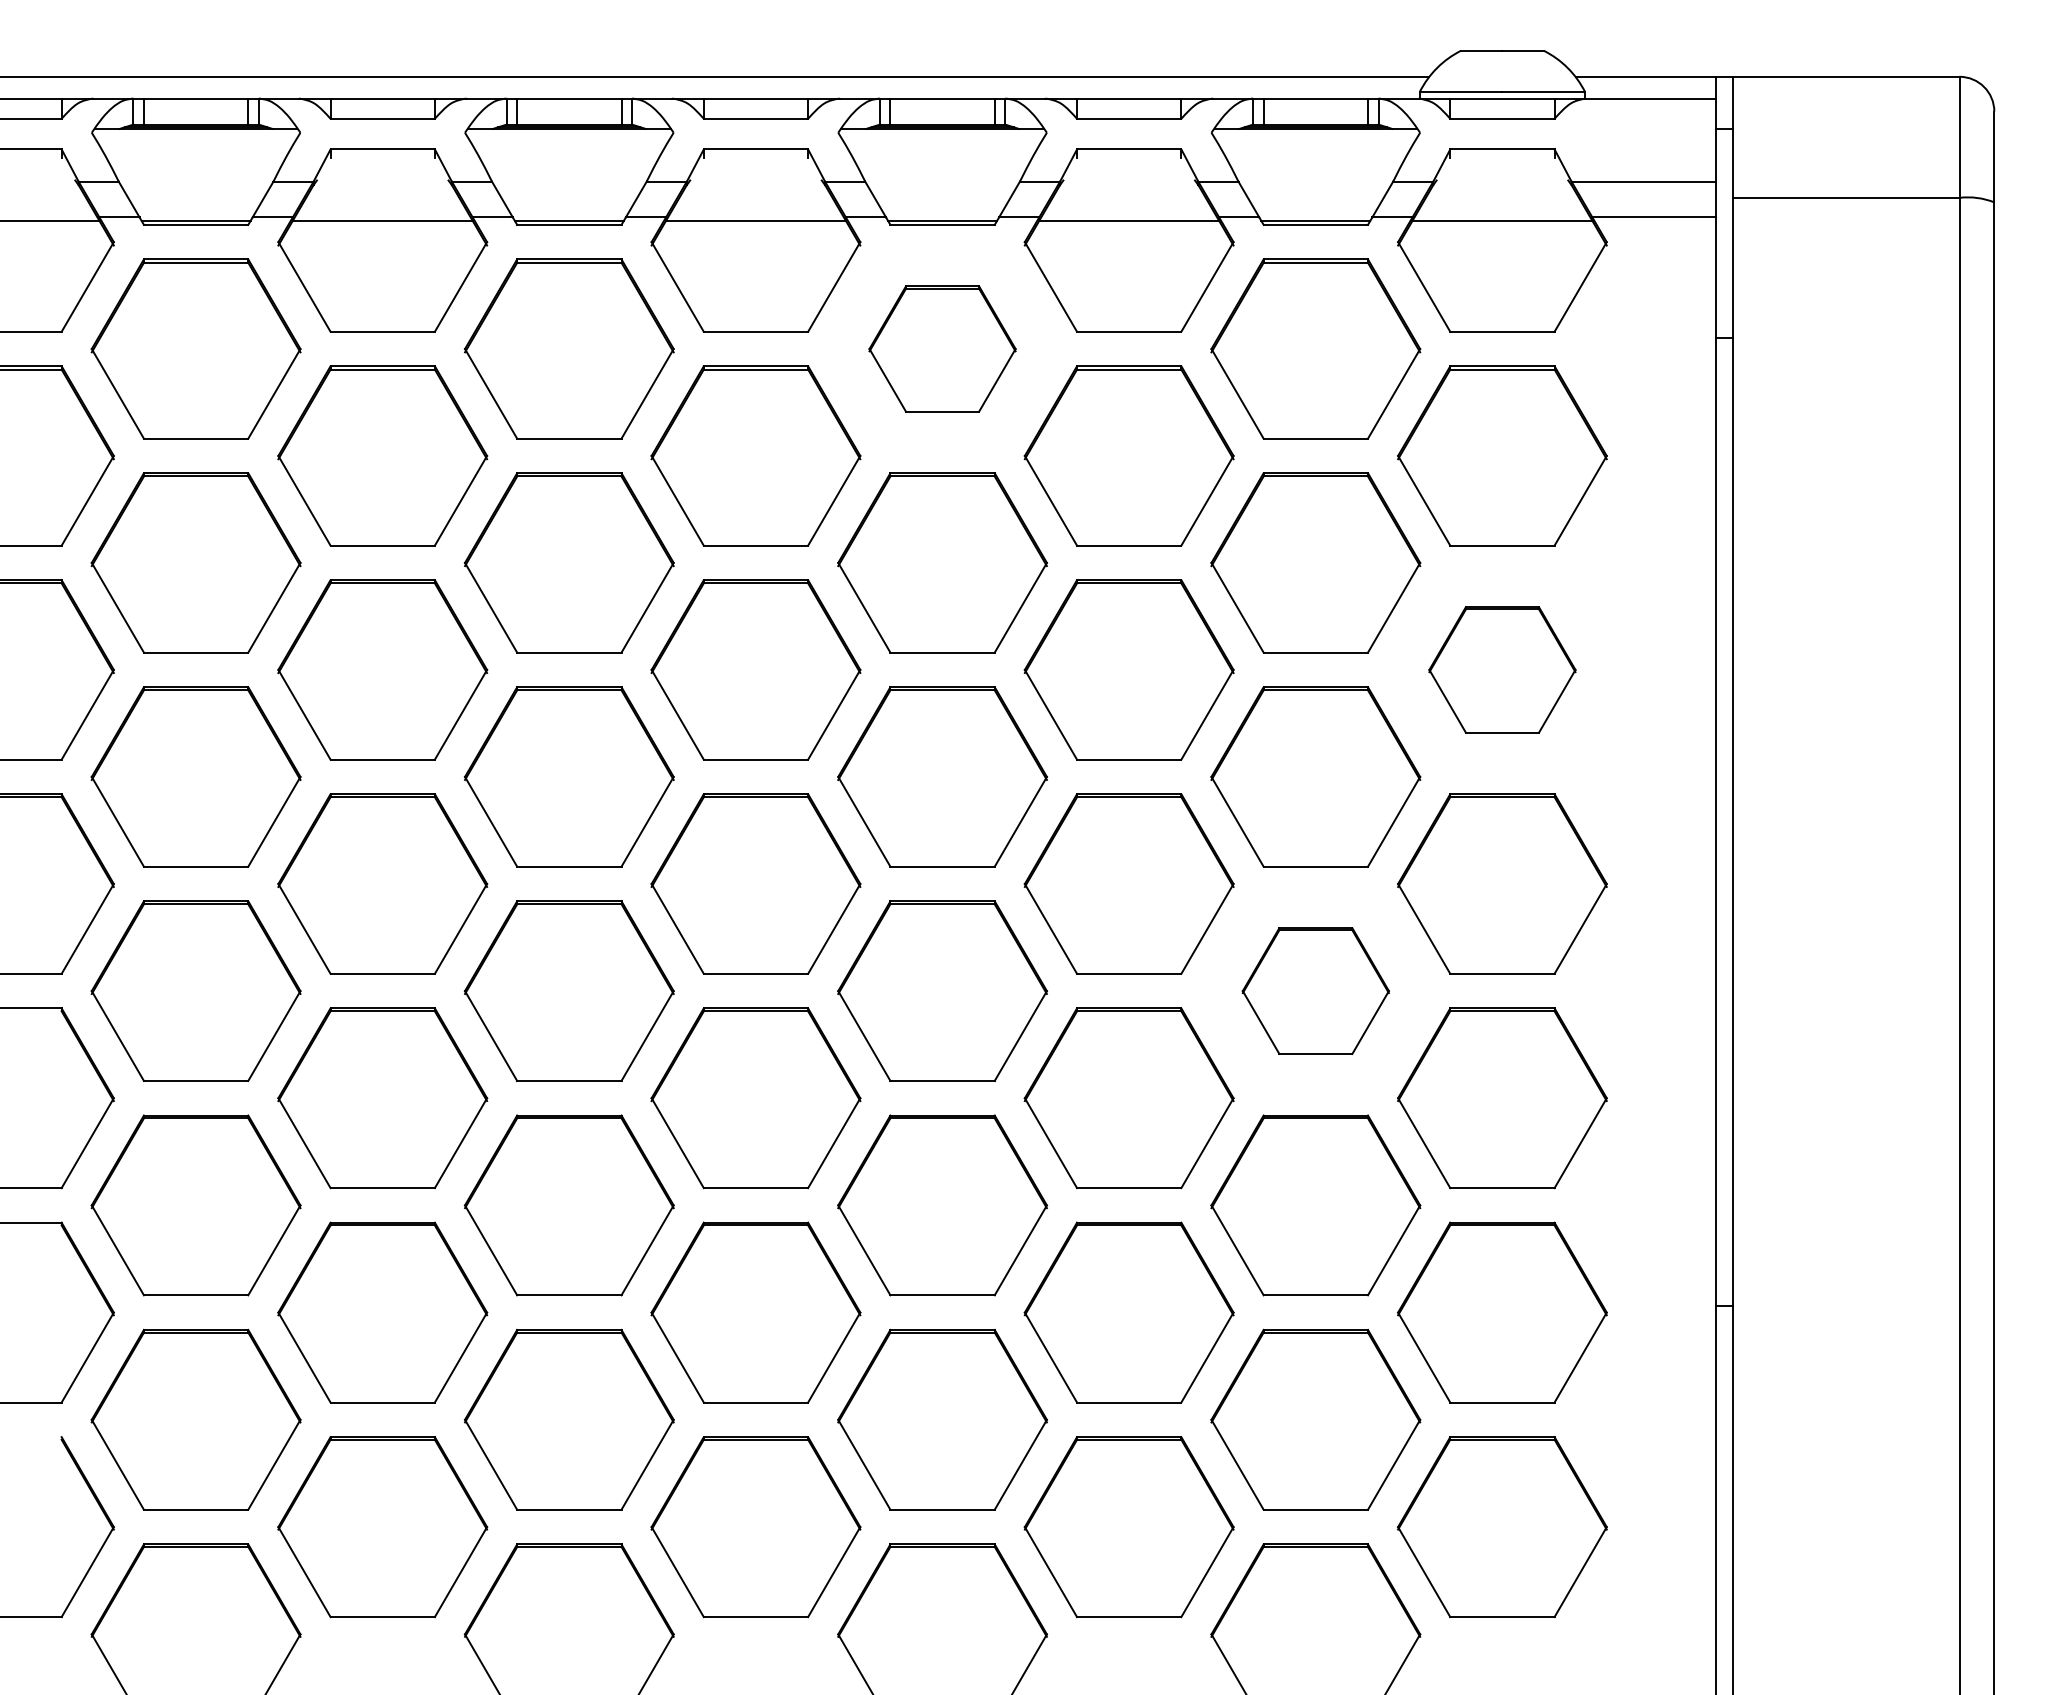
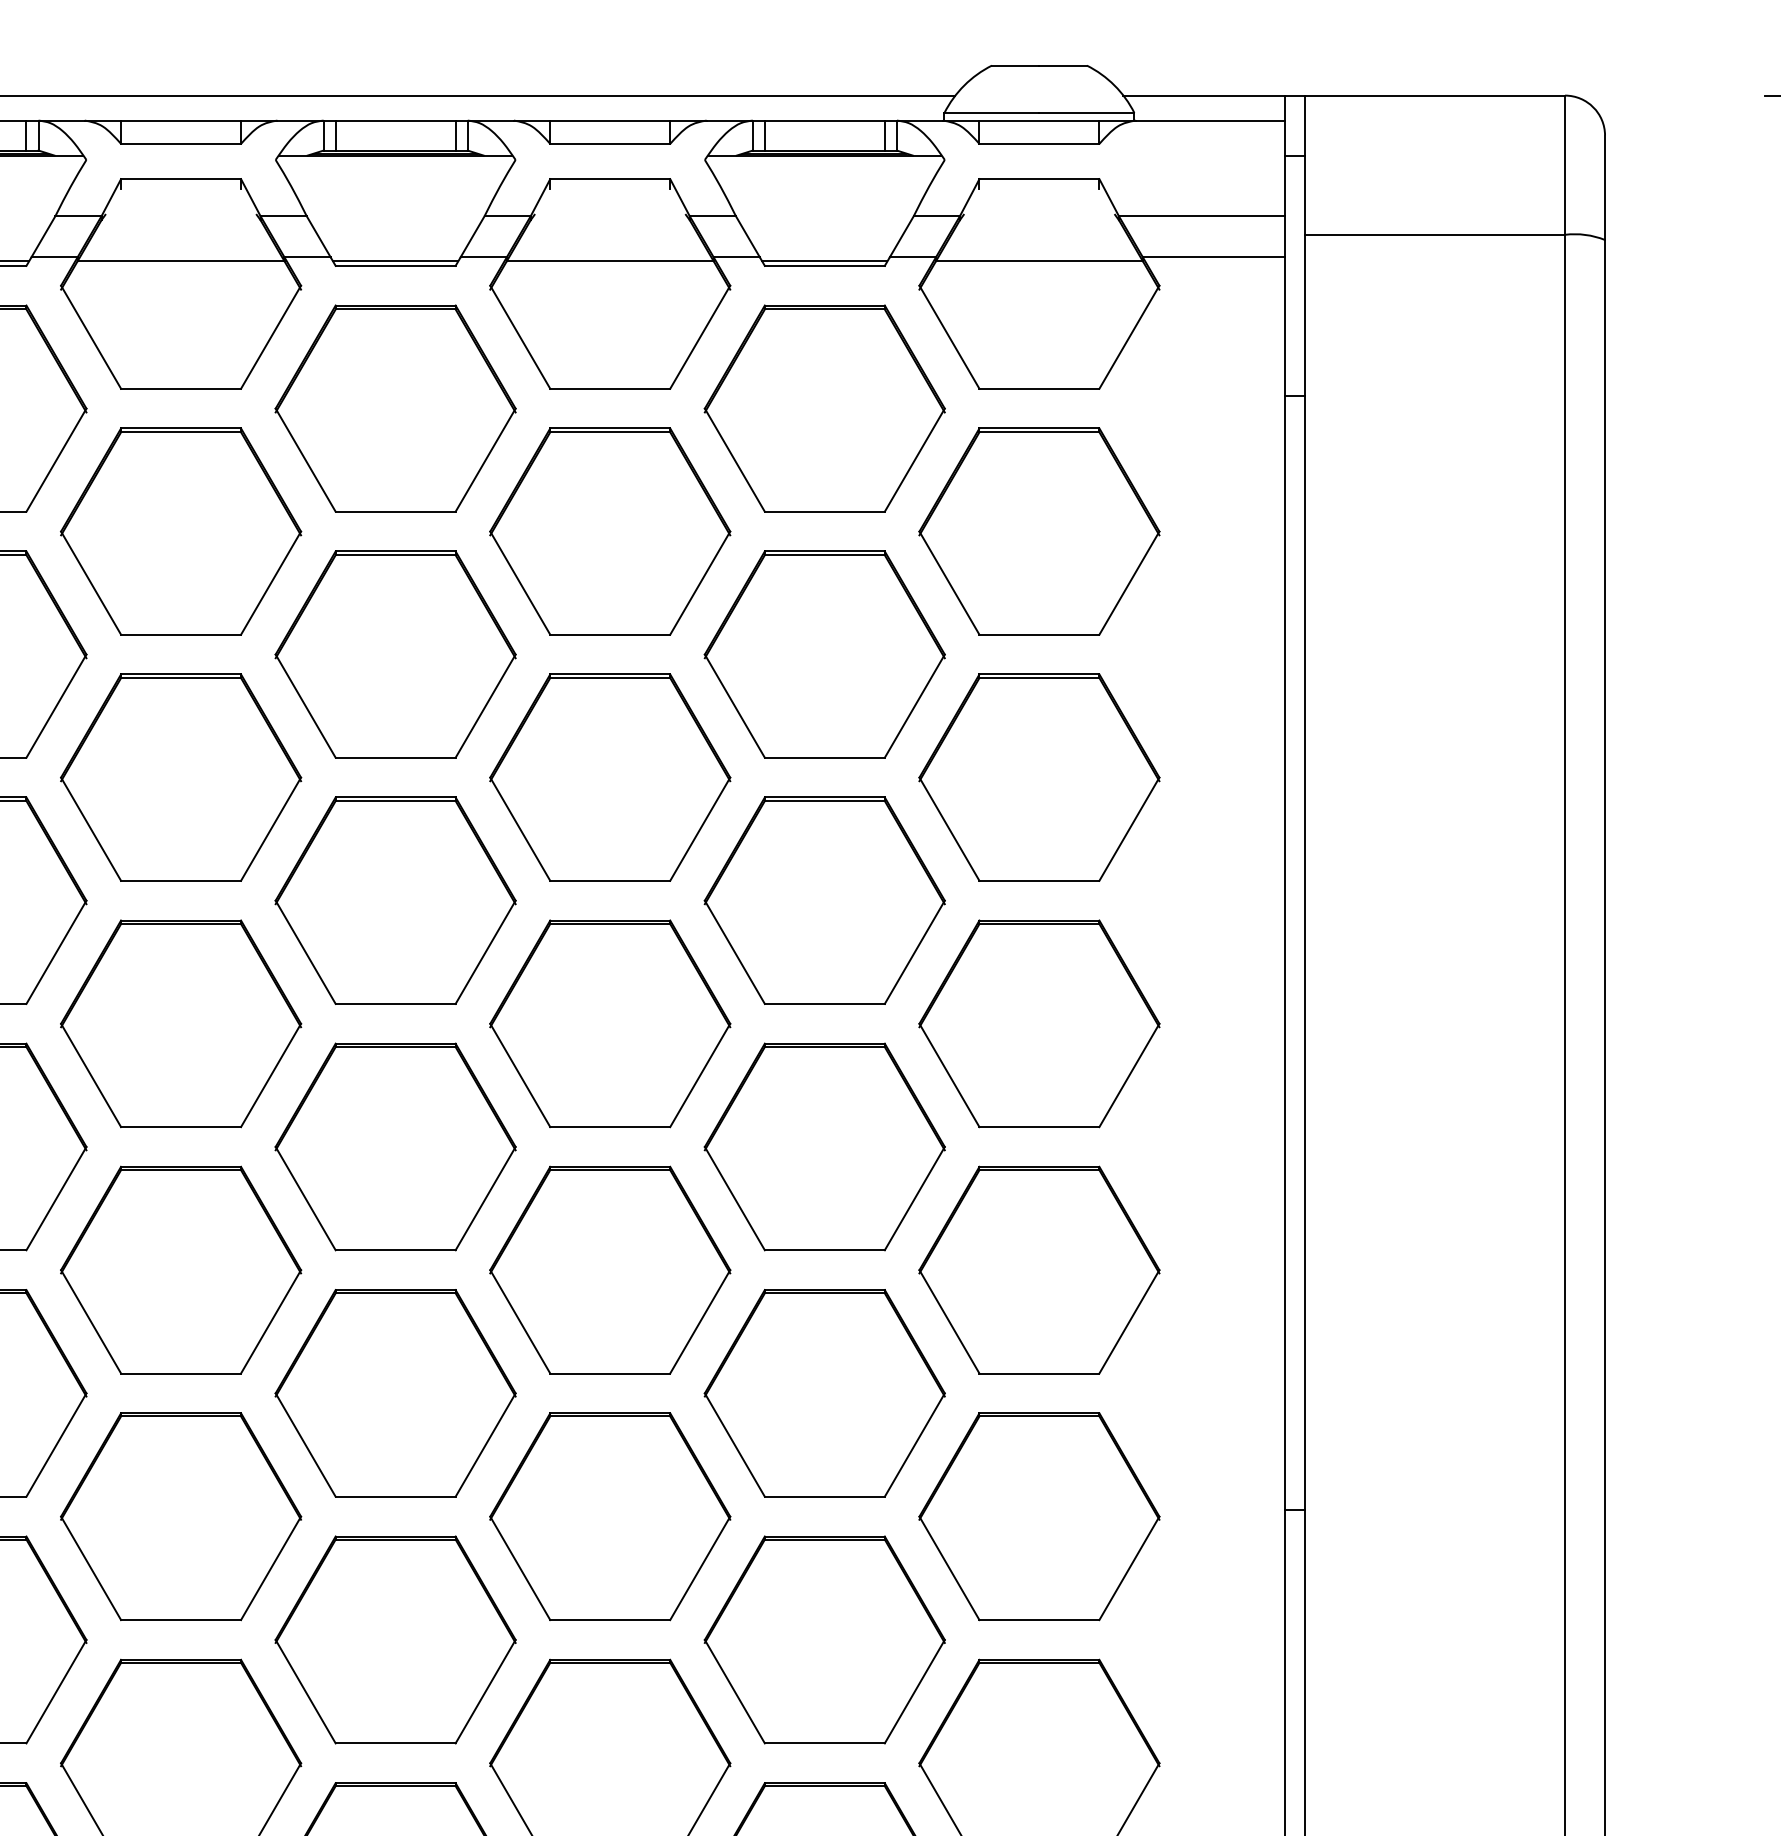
part: (942, 348) -> (395, 408), size x1.43
part: (1502, 669) -> (1039, 777), size x1.43
part: (1315, 990) -> (824, 1146), size x1.43

